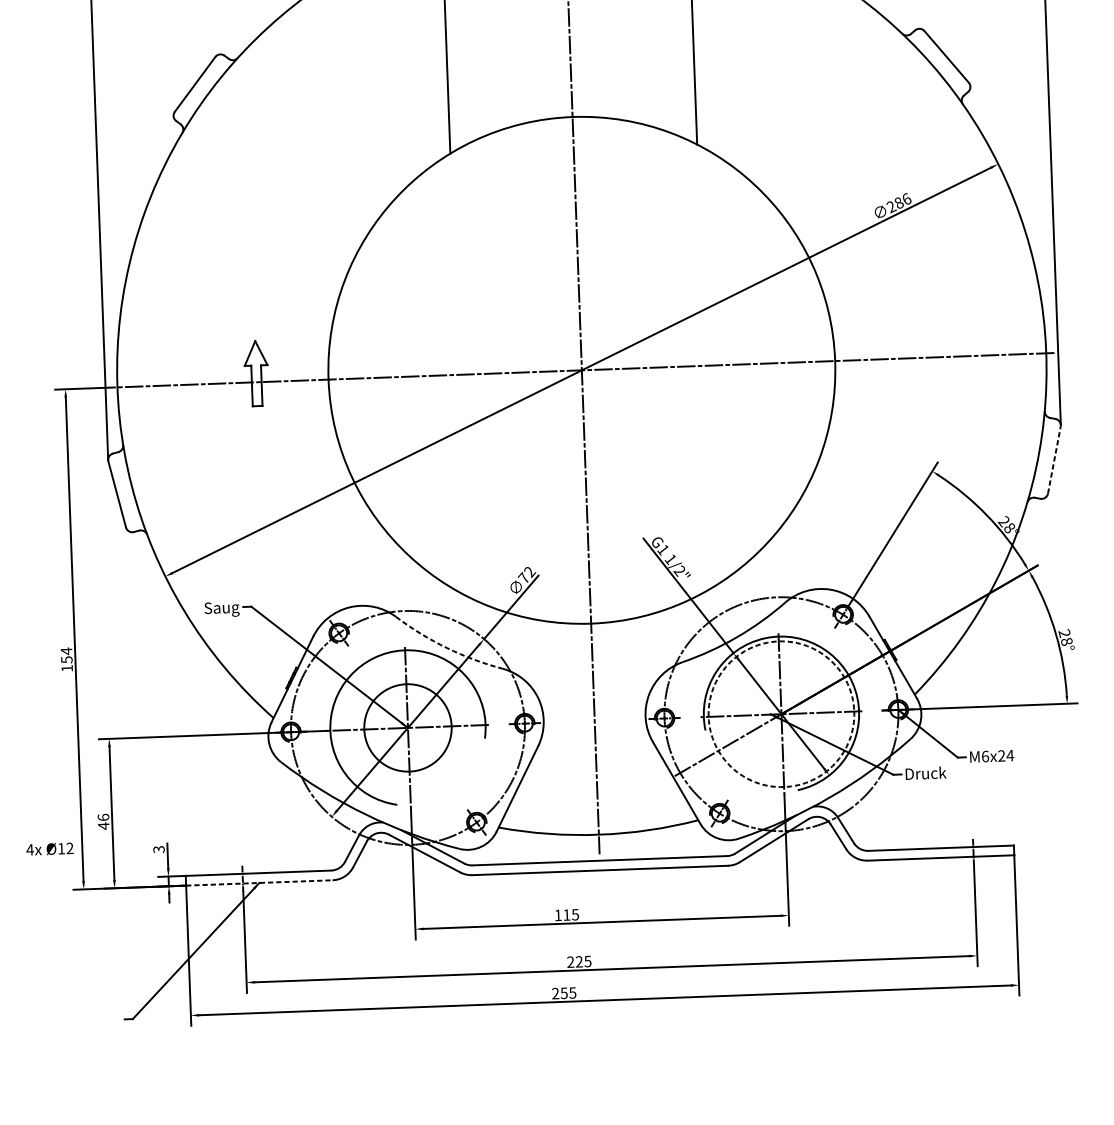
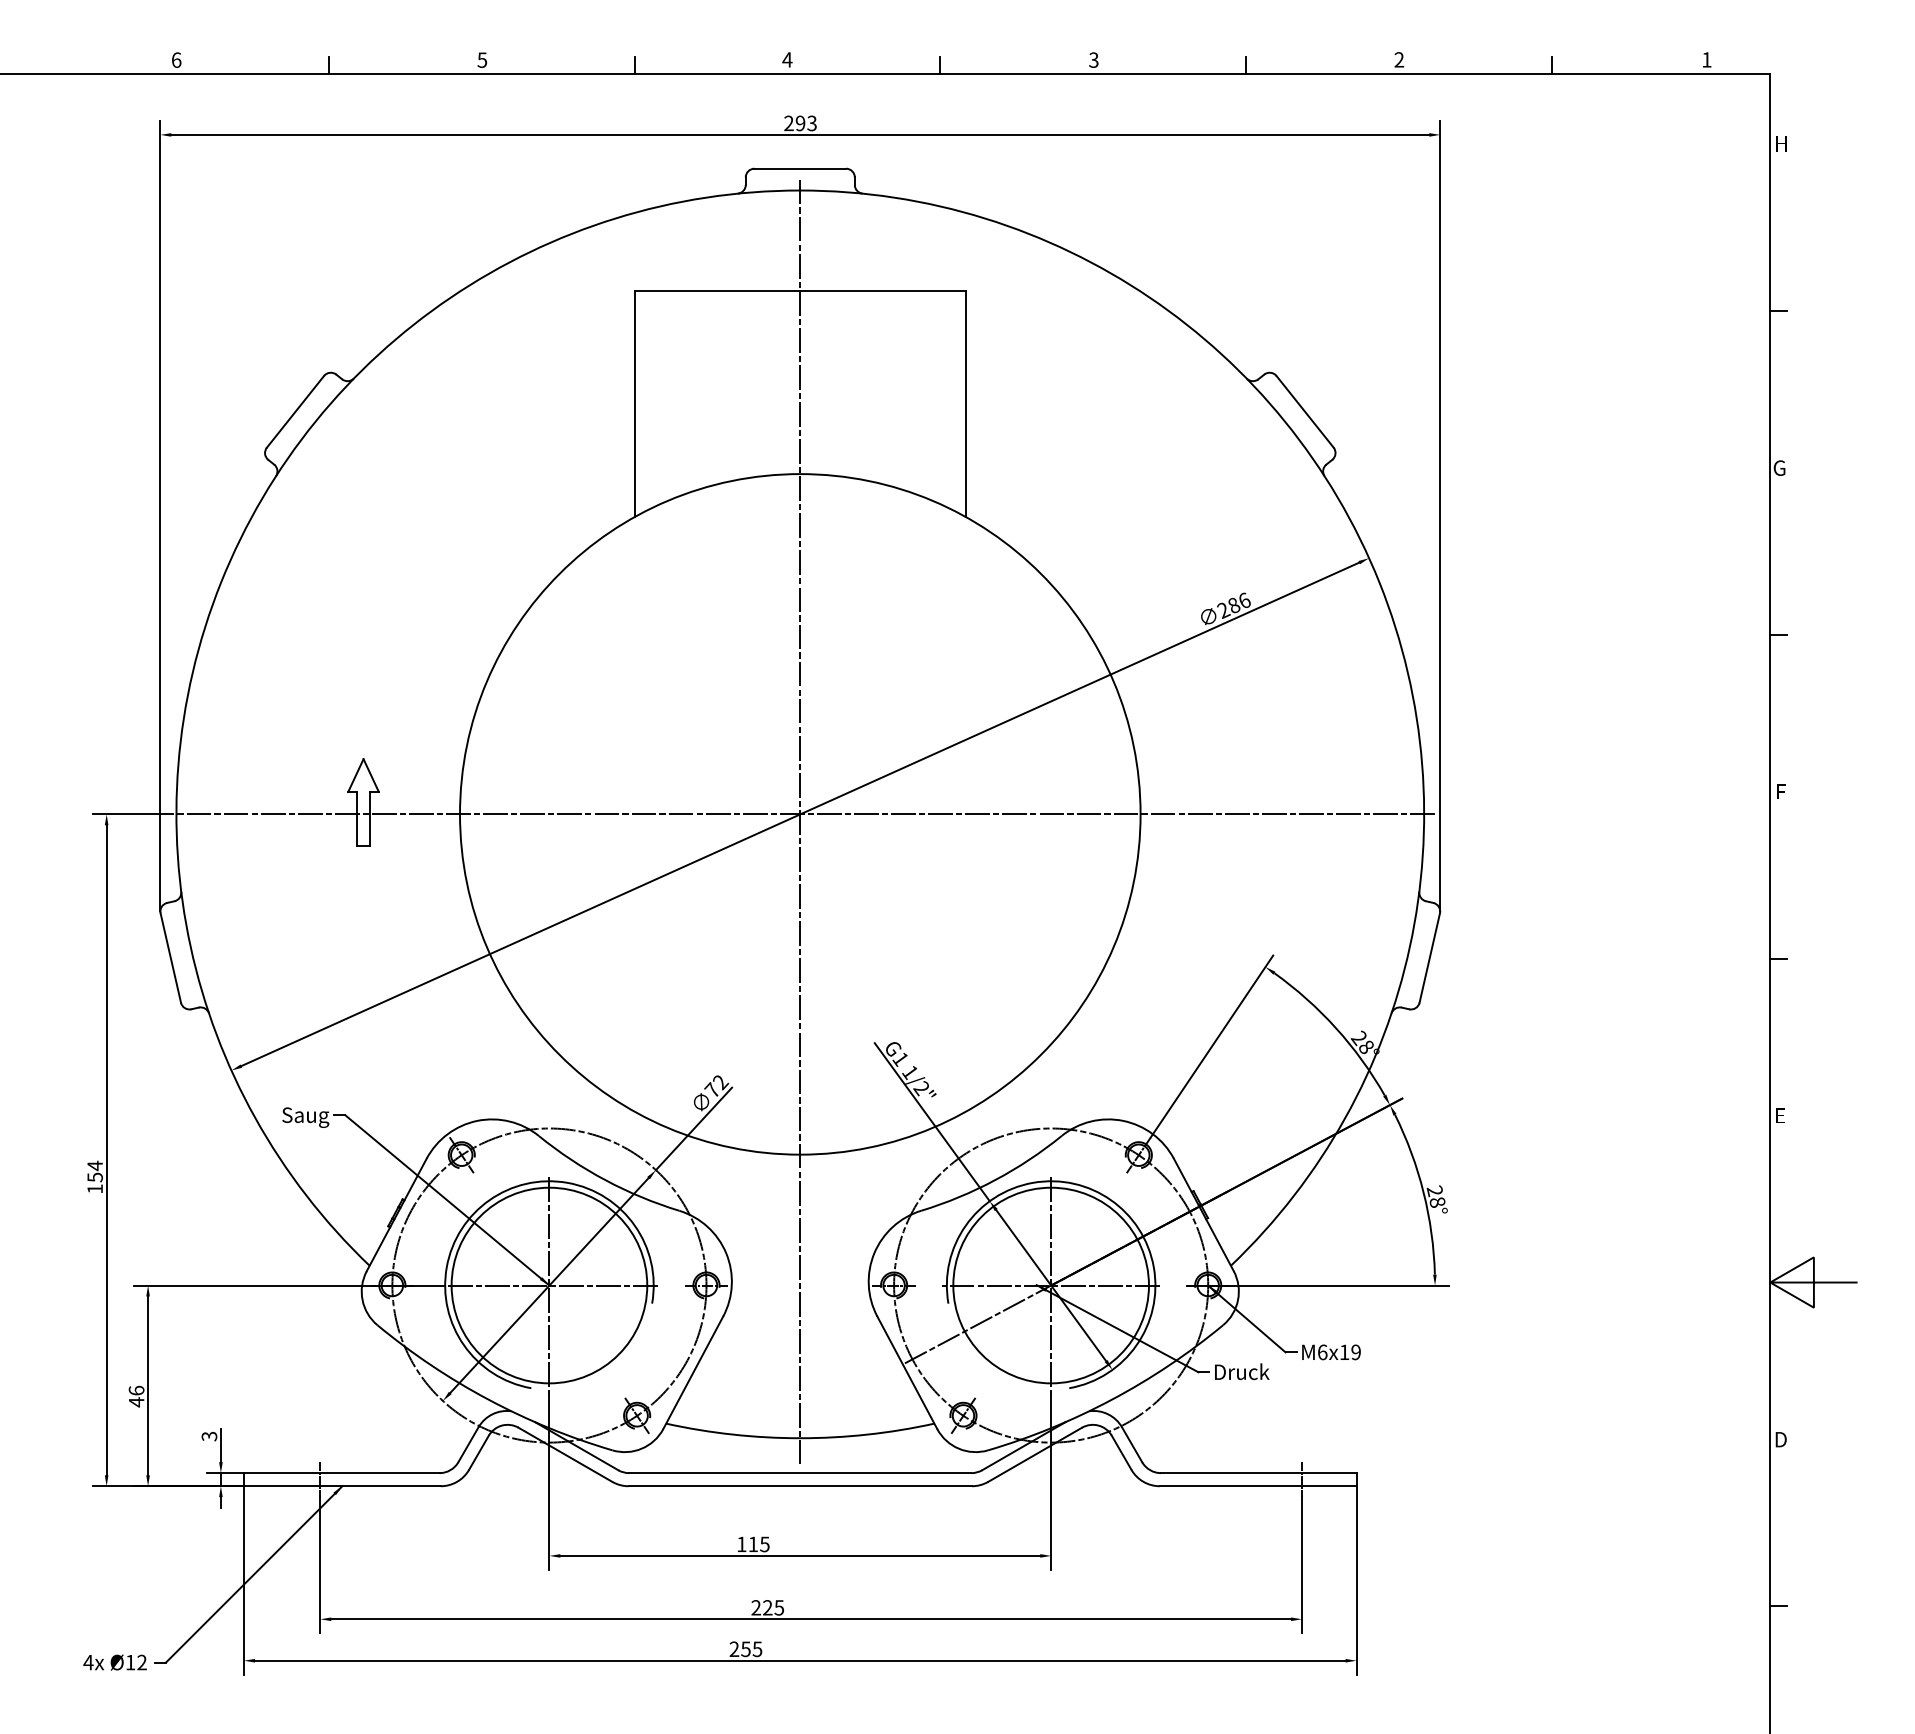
line: (1054, 460) -> (1429, 958), dashed -> solid
arc: (446, 648) -> (605, 1180), dashed -> solid
circle: (780, 714) -> (1050, 1285), dashed -> solid
circle: (408, 727) -> (549, 1285), size x1.67
text: (1006, 755) -> (1350, 1352), M6x24 -> M6x19
text: (49, 849) -> (114, 1662), moved
line: (259, 883) -> (342, 1486), dashed -> solid

